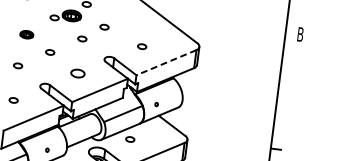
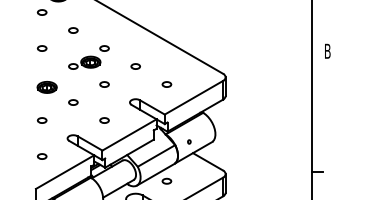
part: (104, 27) -> (135, 66), moved
part: (26, 34) -> (46, 87), size x1.43
line: (166, 62) -> (193, 97), dashed -> solid
part: (77, 73) -> (104, 120), size x0.62

